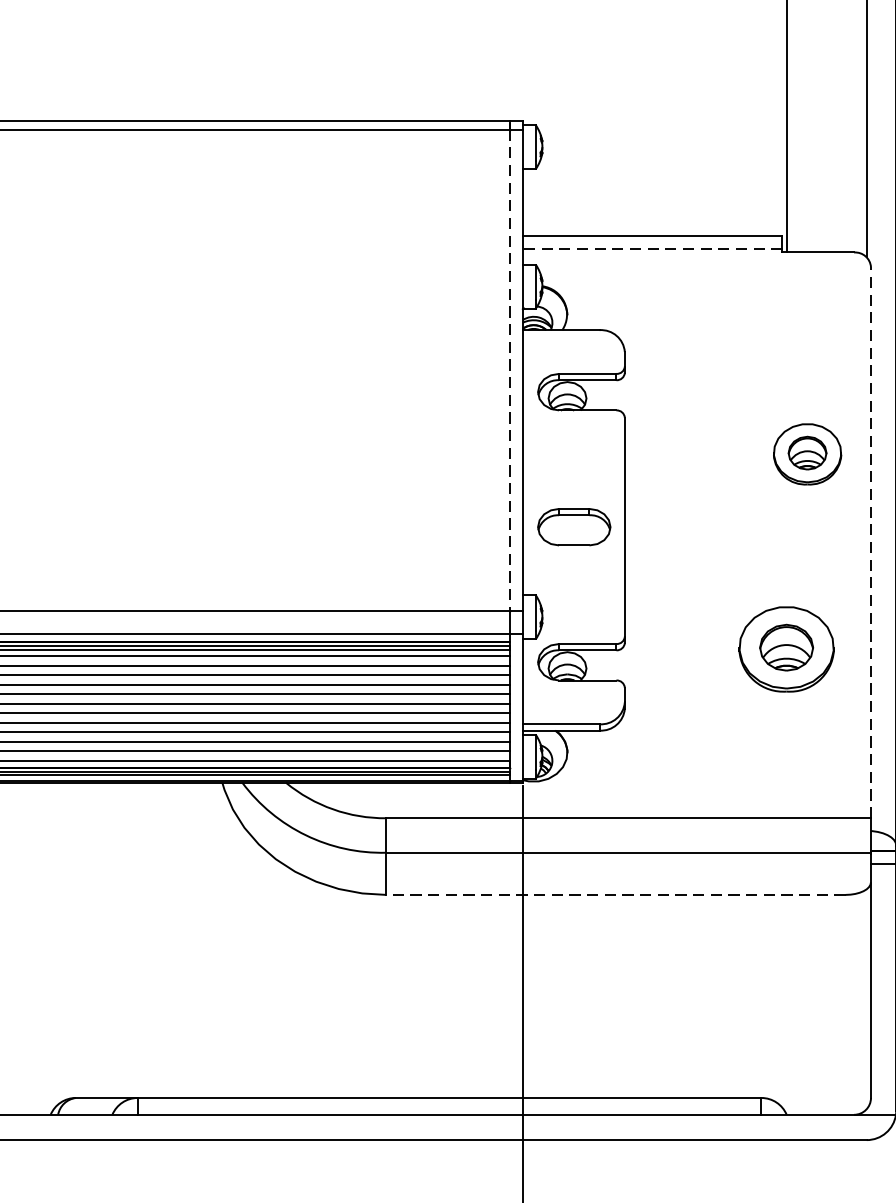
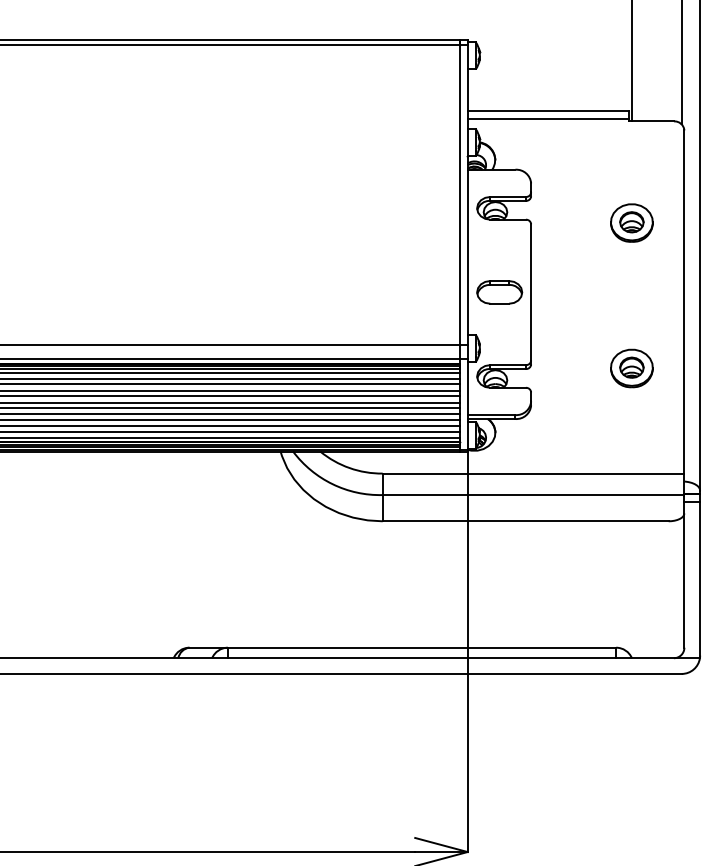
line: (652, 249) -> (548, 119), dashed -> solid
line: (509, 369) -> (459, 194), dashed -> solid
part: (806, 453) -> (631, 222), moved
line: (871, 543) -> (684, 302), dashed -> solid
part: (786, 649) -> (631, 368), size x0.71
line: (615, 895) -> (525, 521), dashed -> solid

